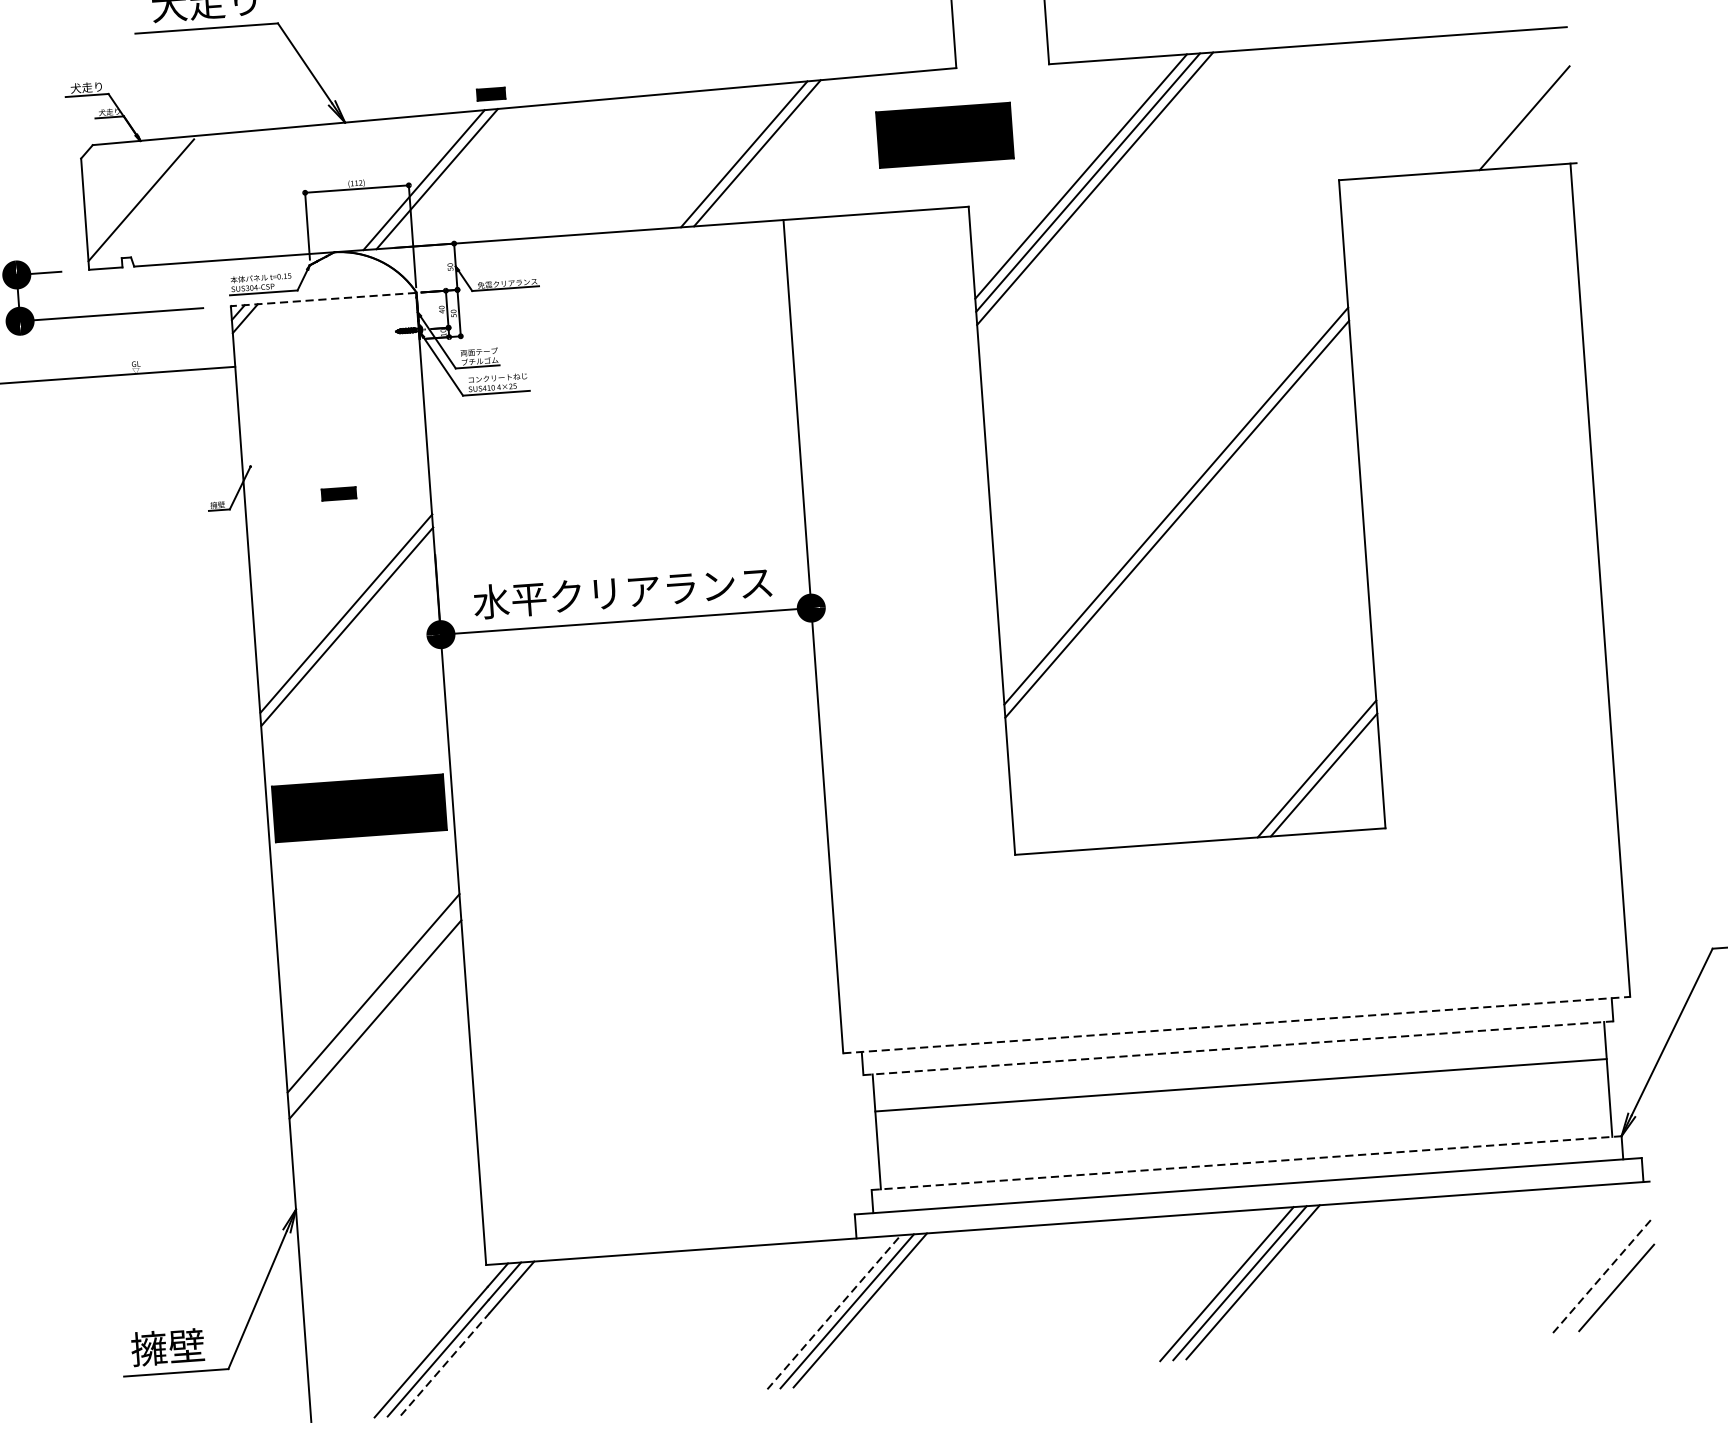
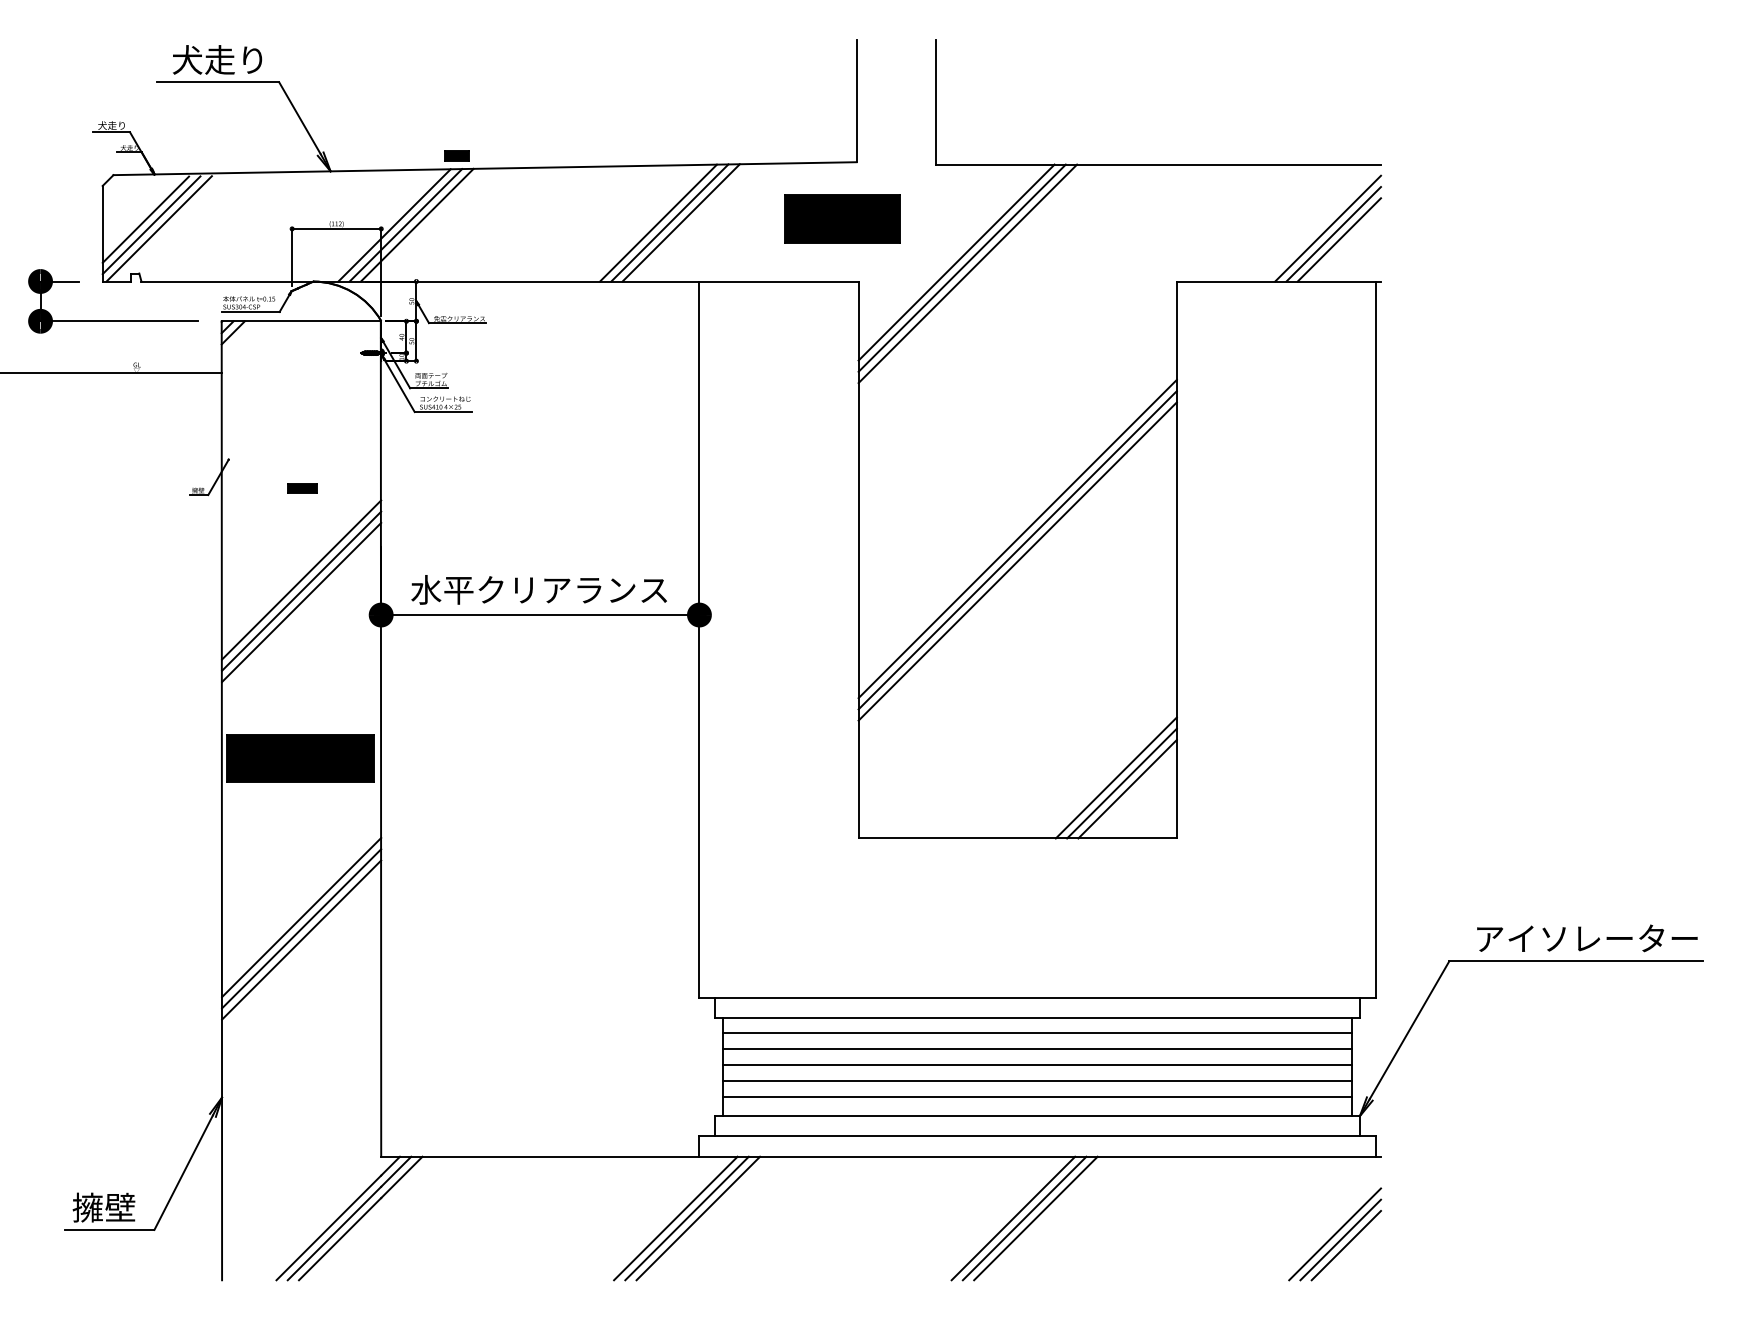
line: (1511, 105) -> (1328, 228), added
line: (1517, 112) -> (1333, 234), added
line: (730, 154) -> (658, 222), added
line: (449, 177) -> (416, 224), added
line: (133, 194) -> (145, 219), added
line: (149, 203) -> (158, 228), added
line: (323, 299) -> (301, 321), dashed -> solid
line: (1175, 492) -> (1017, 538), added
line: (345, 599) -> (301, 579), added
line: (1308, 762) -> (1115, 777), added
line: (374, 1006) -> (301, 928), added
line: (1237, 1024) -> (1038, 997), dashed -> solid
line: (1239, 1048) -> (1038, 1017), dashed -> solid
line: (1239, 1066) -> (1037, 1033), added
line: (1242, 1104) -> (1037, 1065), added
line: (1243, 1122) -> (1037, 1081), added
line: (1244, 1141) -> (1037, 1097), added
line: (1247, 1163) -> (1038, 1116), dashed -> solid
line: (1603, 1275) -> (1335, 1234), dashed -> solid
line: (1609, 1281) -> (1340, 1239), added
line: (834, 1312) -> (676, 1218), dashed -> solid
line: (445, 1363) -> (340, 1238), dashed -> solid

